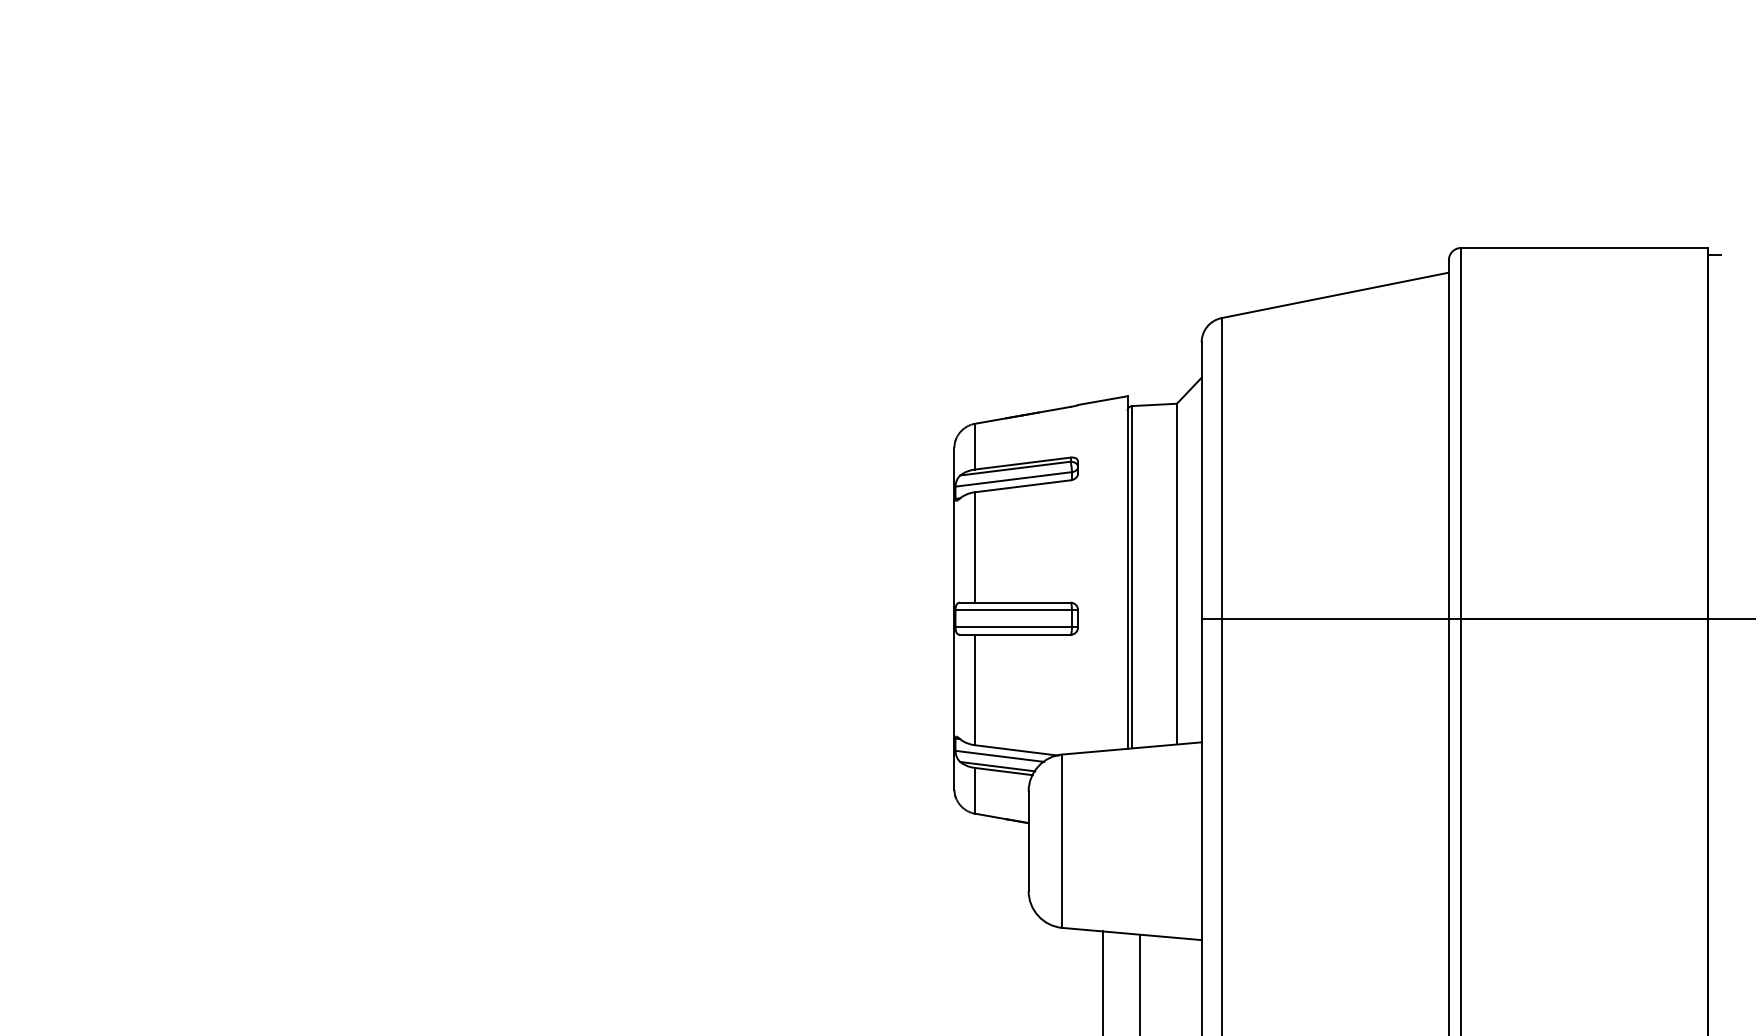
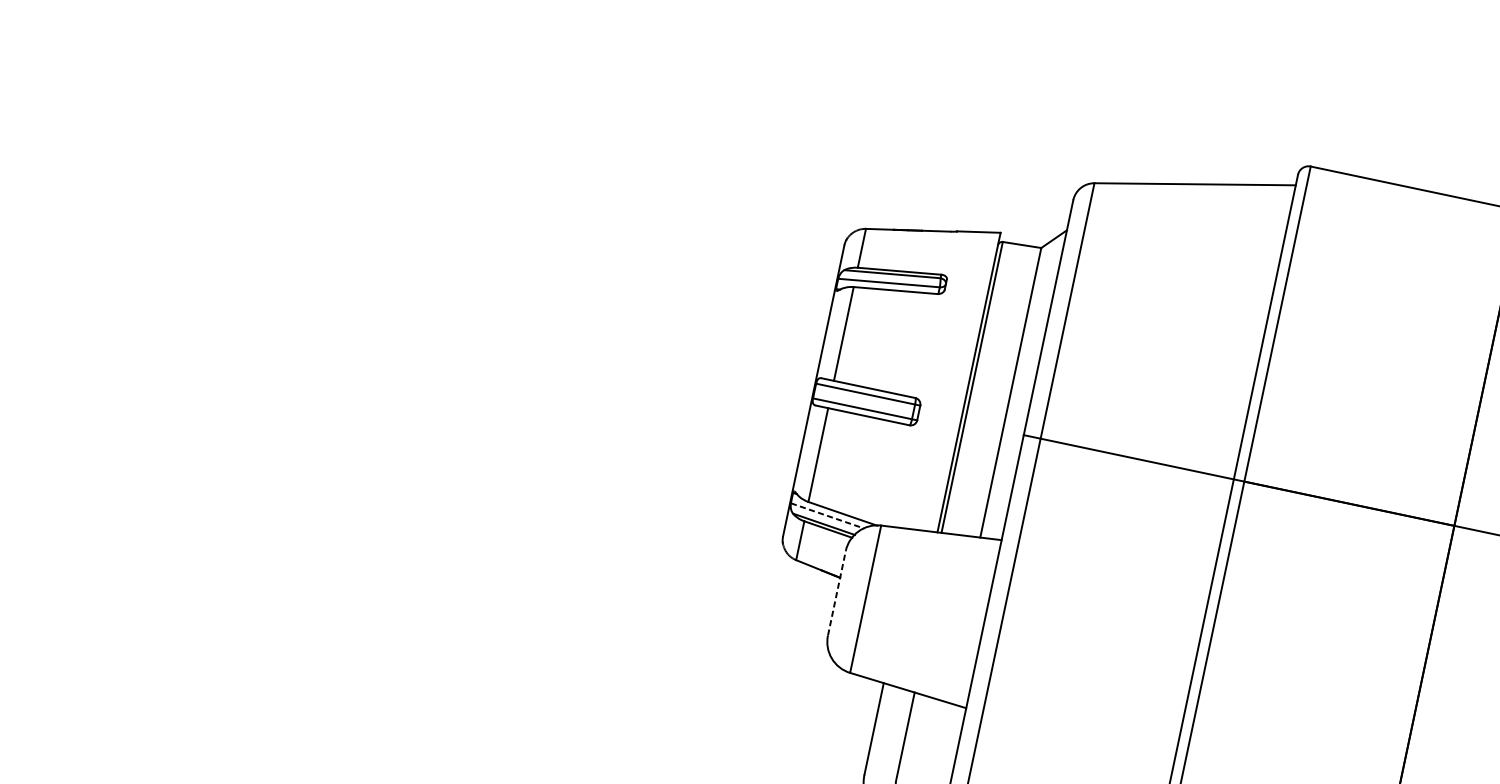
line: (999, 756) -> (827, 515), solid -> dashed
line: (1028, 841) -> (836, 593), solid -> dashed

